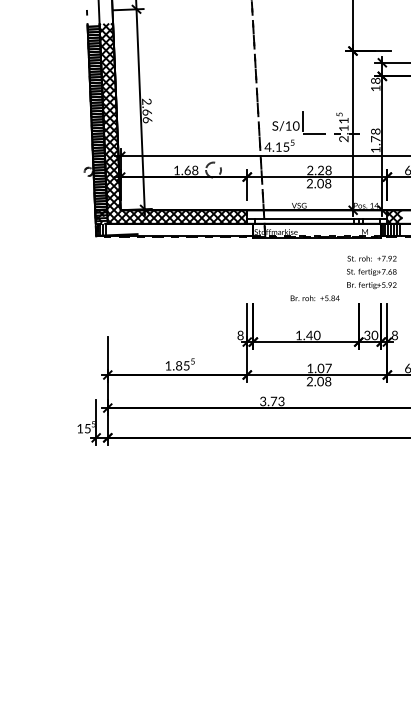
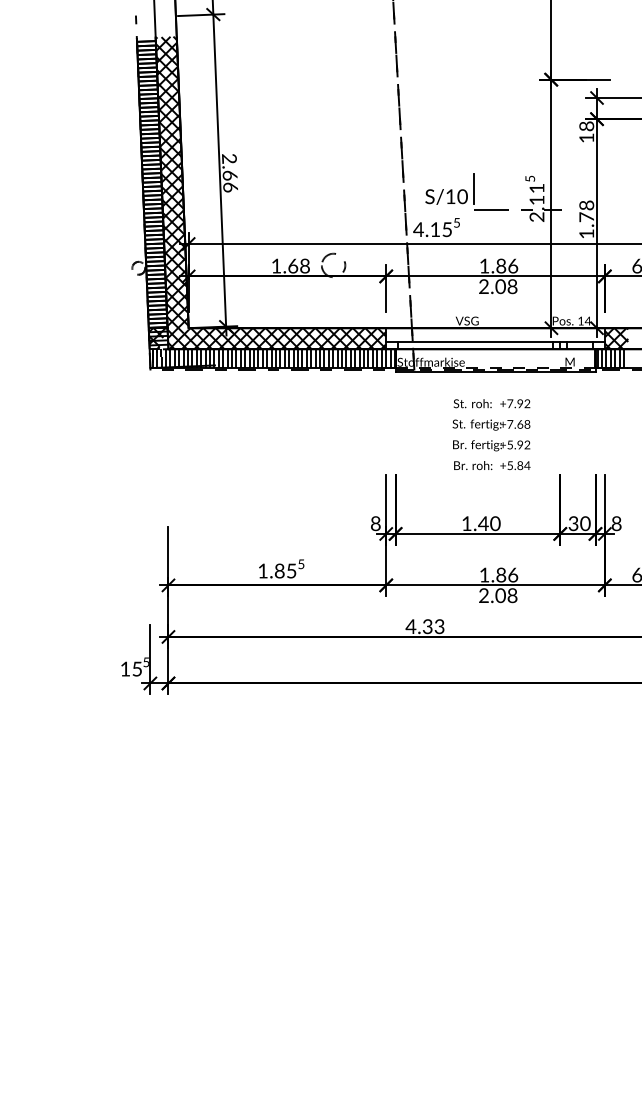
text: (319, 170) -> (498, 266), 2.28 -> 1.86
hatch: (180, 229) -> (281, 358), added
text: (371, 272) -> (491, 425), moved
text: (324, 368) -> (506, 575), 1.07 -> 1.86
text: (268, 401) -> (419, 626), 3.73 -> 4.33

